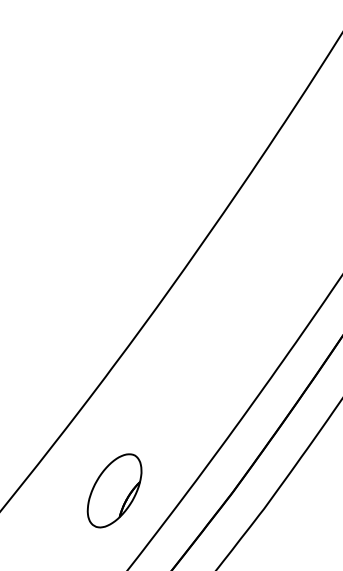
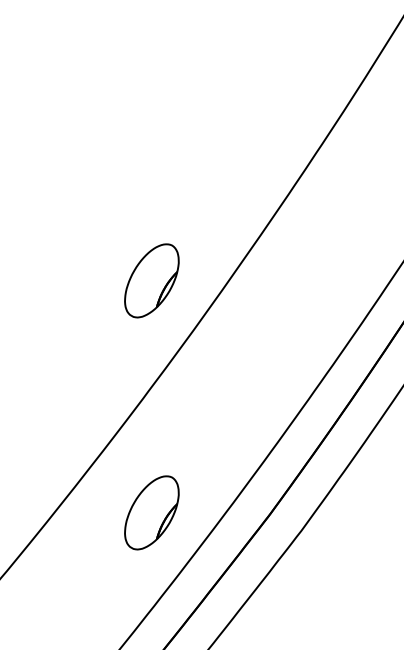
part: (114, 258) -> (151, 280), added

